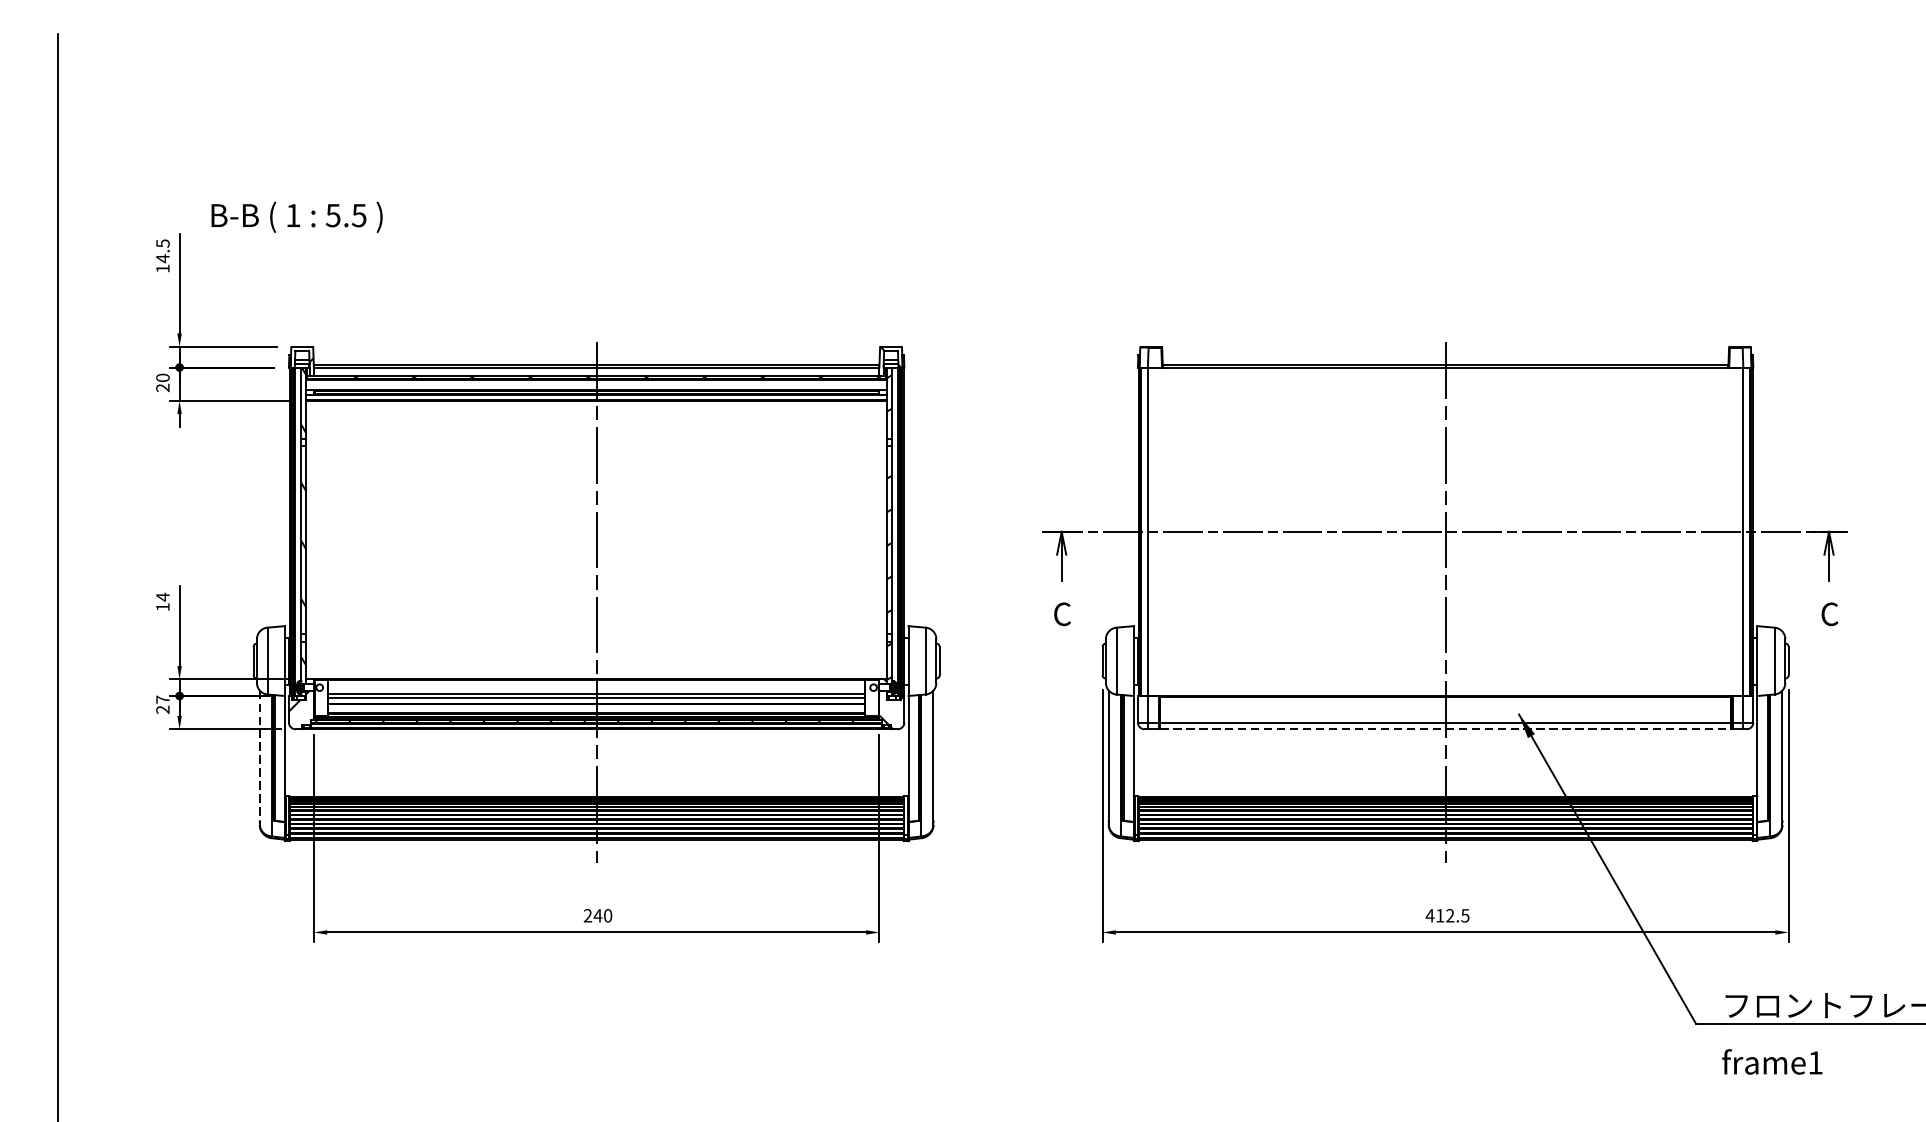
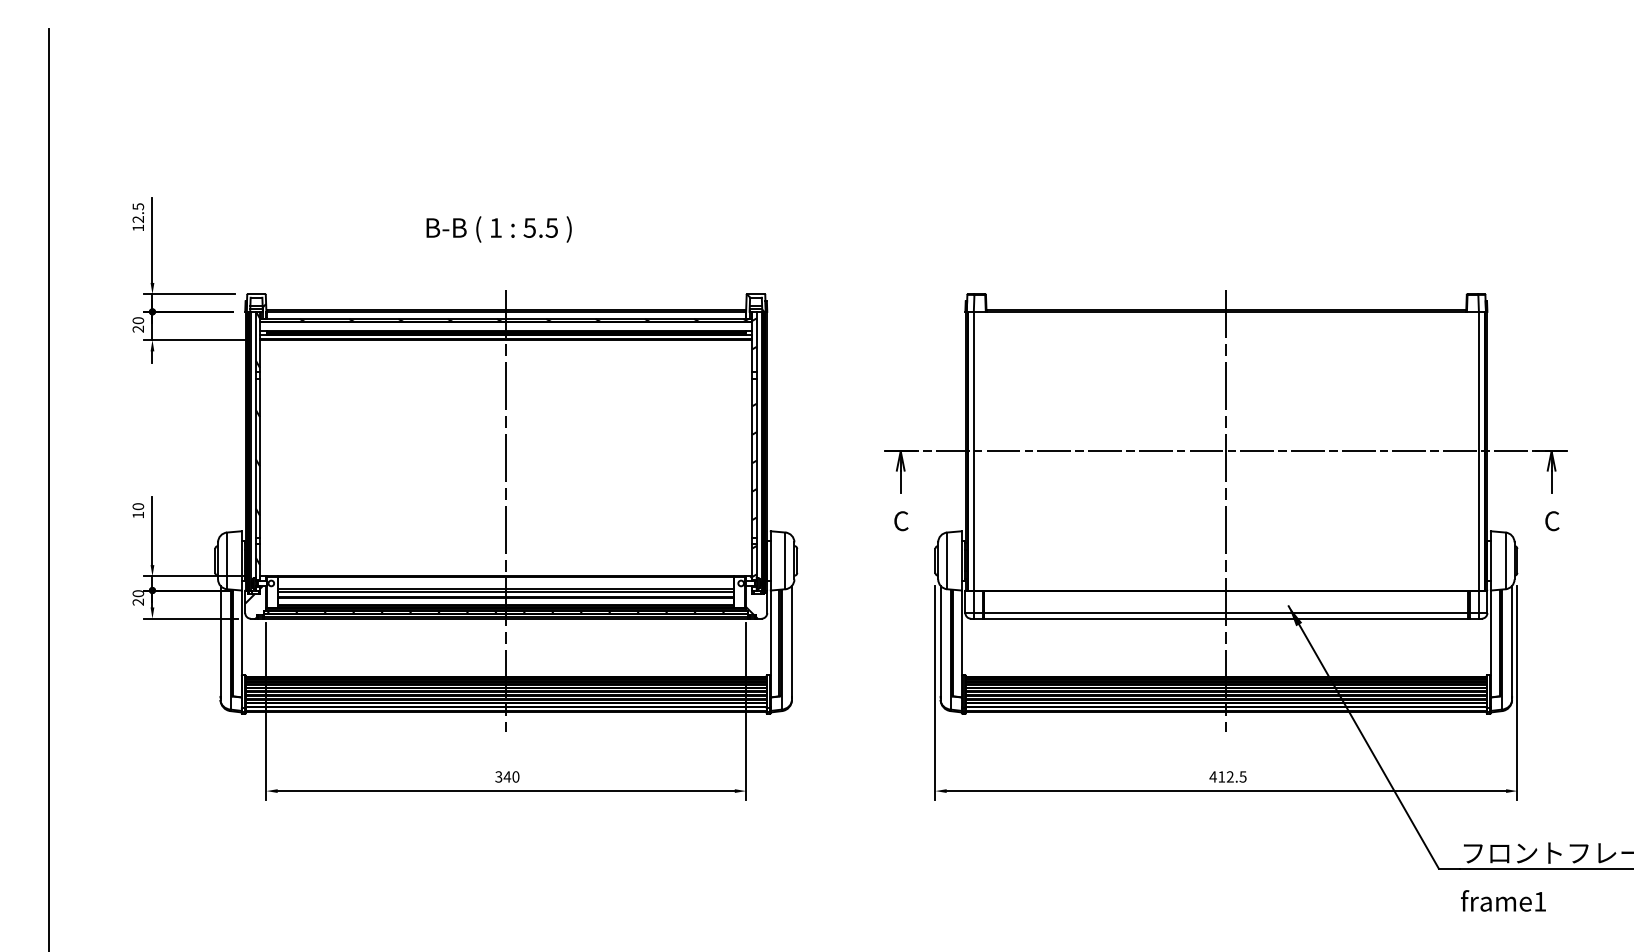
text: (296, 217) -> (498, 229), moved
text: (161, 258) -> (137, 219), 14.5 -> 12.5
text: (163, 596) -> (138, 506), 14 -> 10
text: (163, 699) -> (138, 593), 27 -> 20
line: (1445, 728) -> (1226, 618), dashed -> solid
line: (259, 754) -> (220, 640), dashed -> solid
text: (587, 915) -> (498, 776), 240 -> 340

